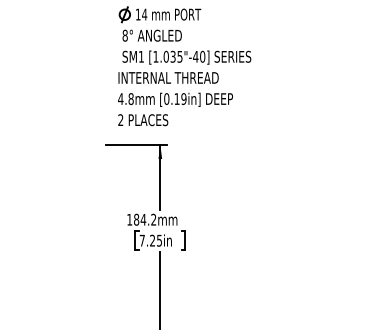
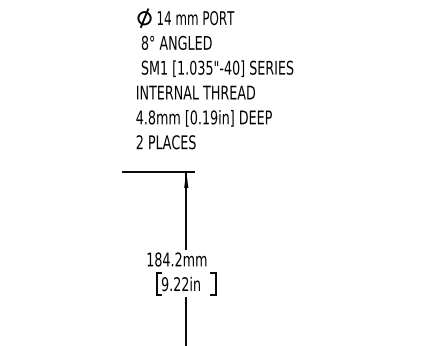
text: (150, 240) -> (174, 283), 7.25in -> 9.22in

